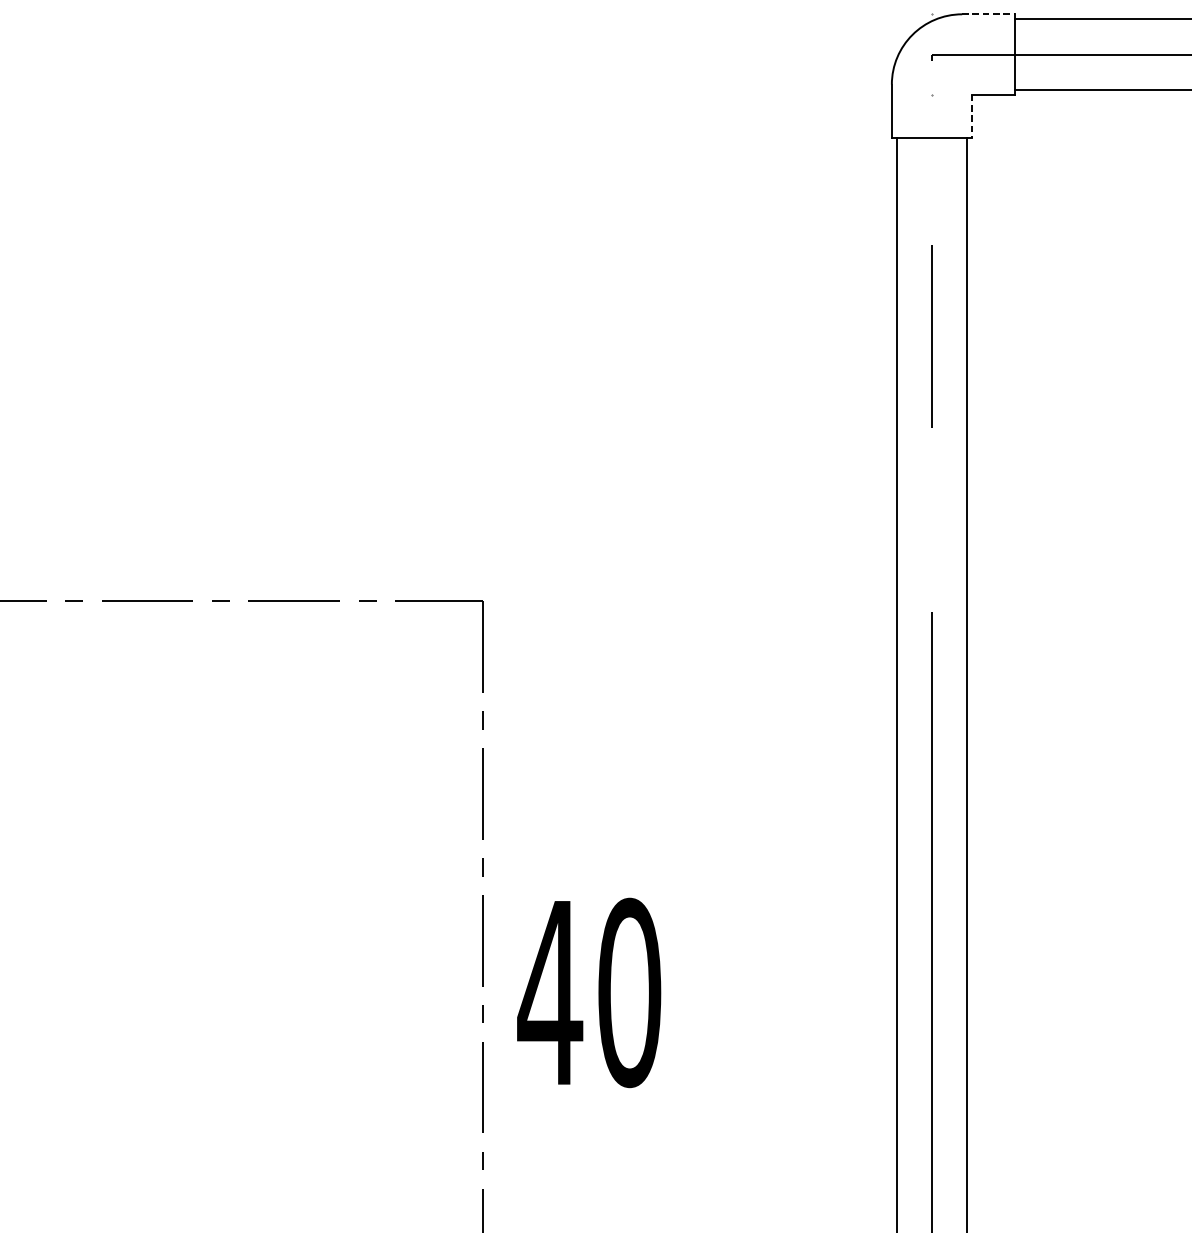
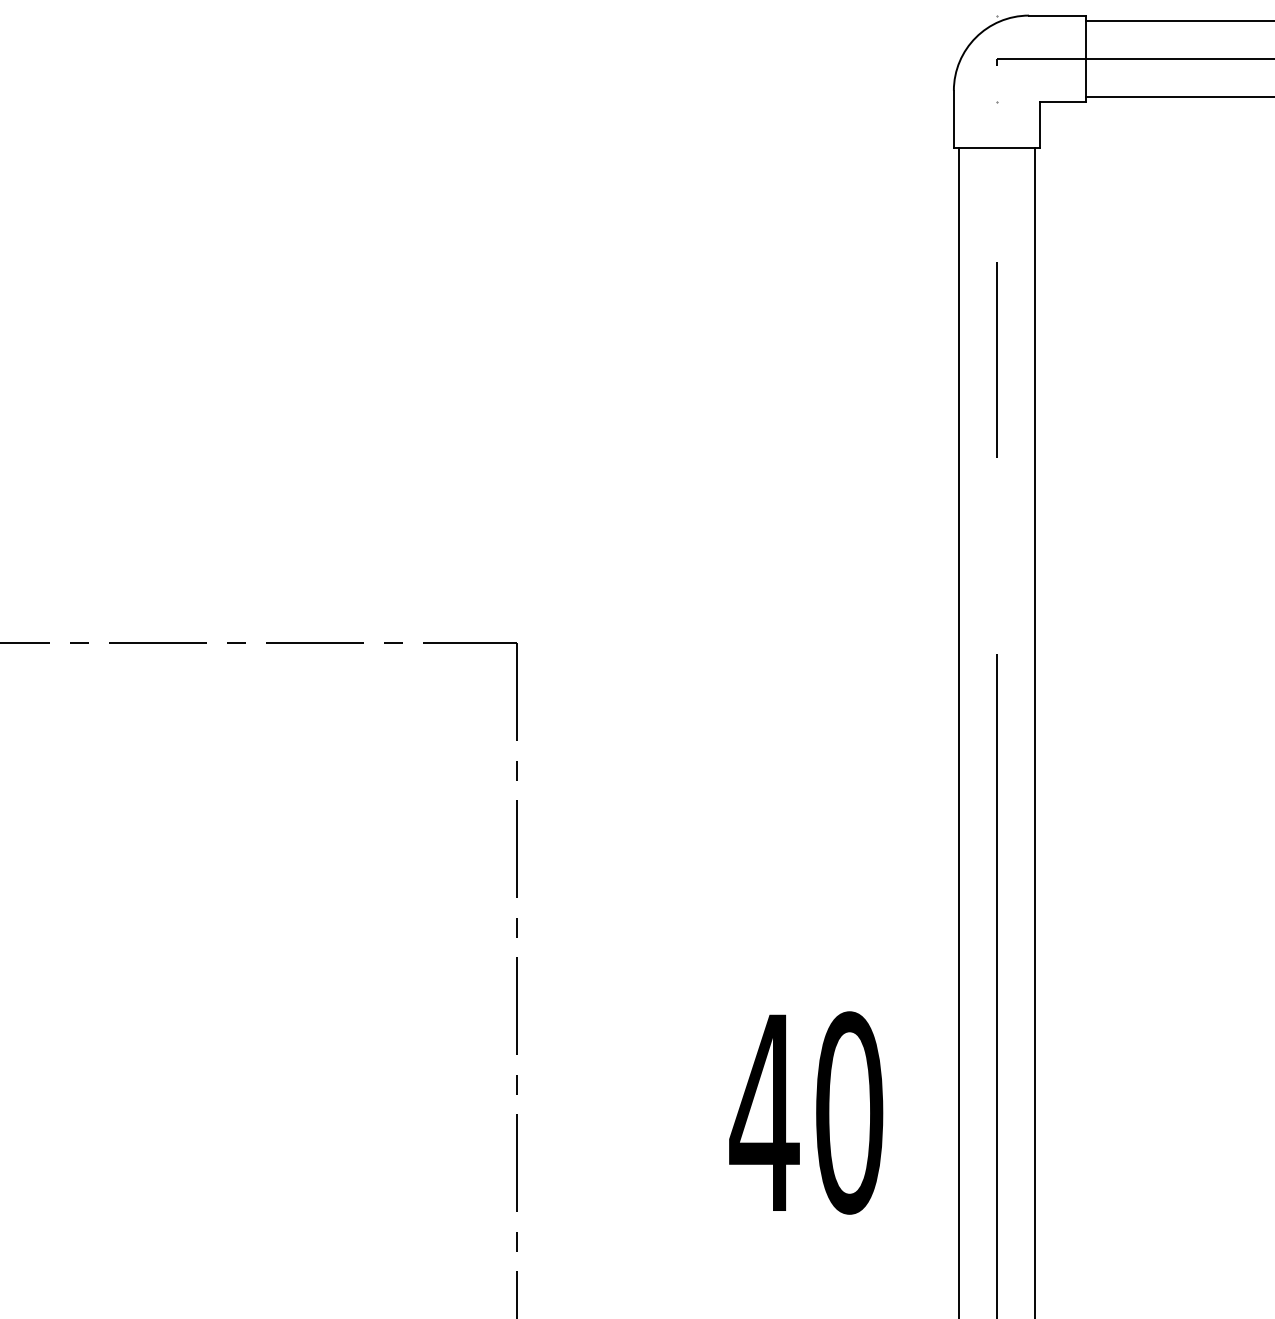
line: (988, 14) -> (1057, 15), dashed -> solid
line: (972, 116) -> (1040, 124), dashed -> solid
text: (589, 992) -> (806, 1112), moved

